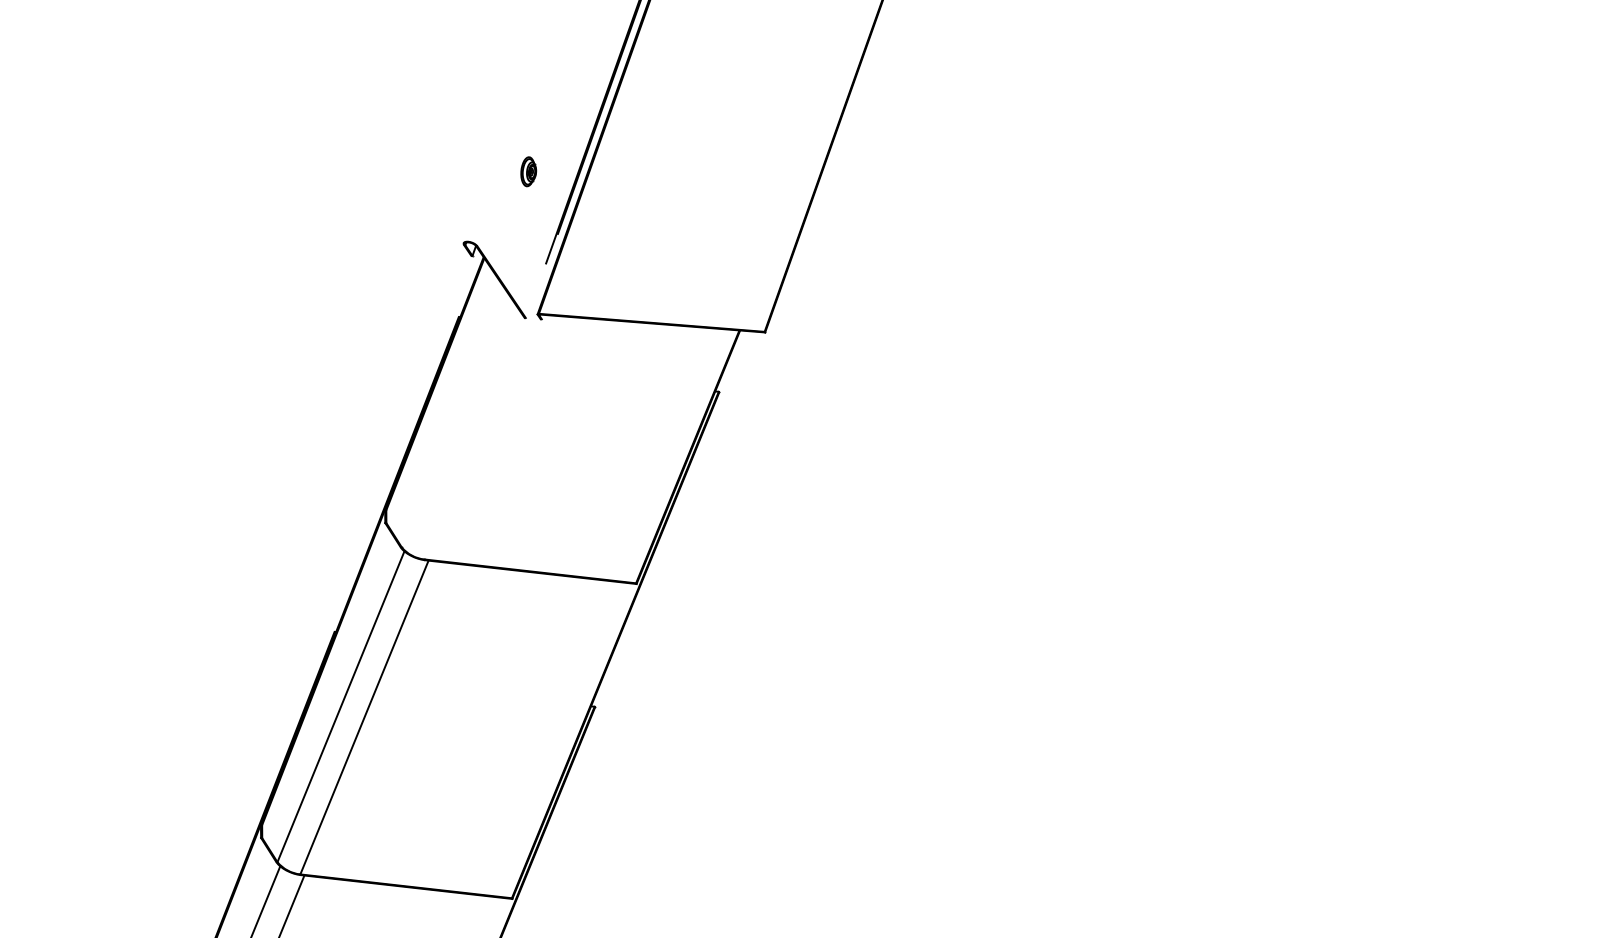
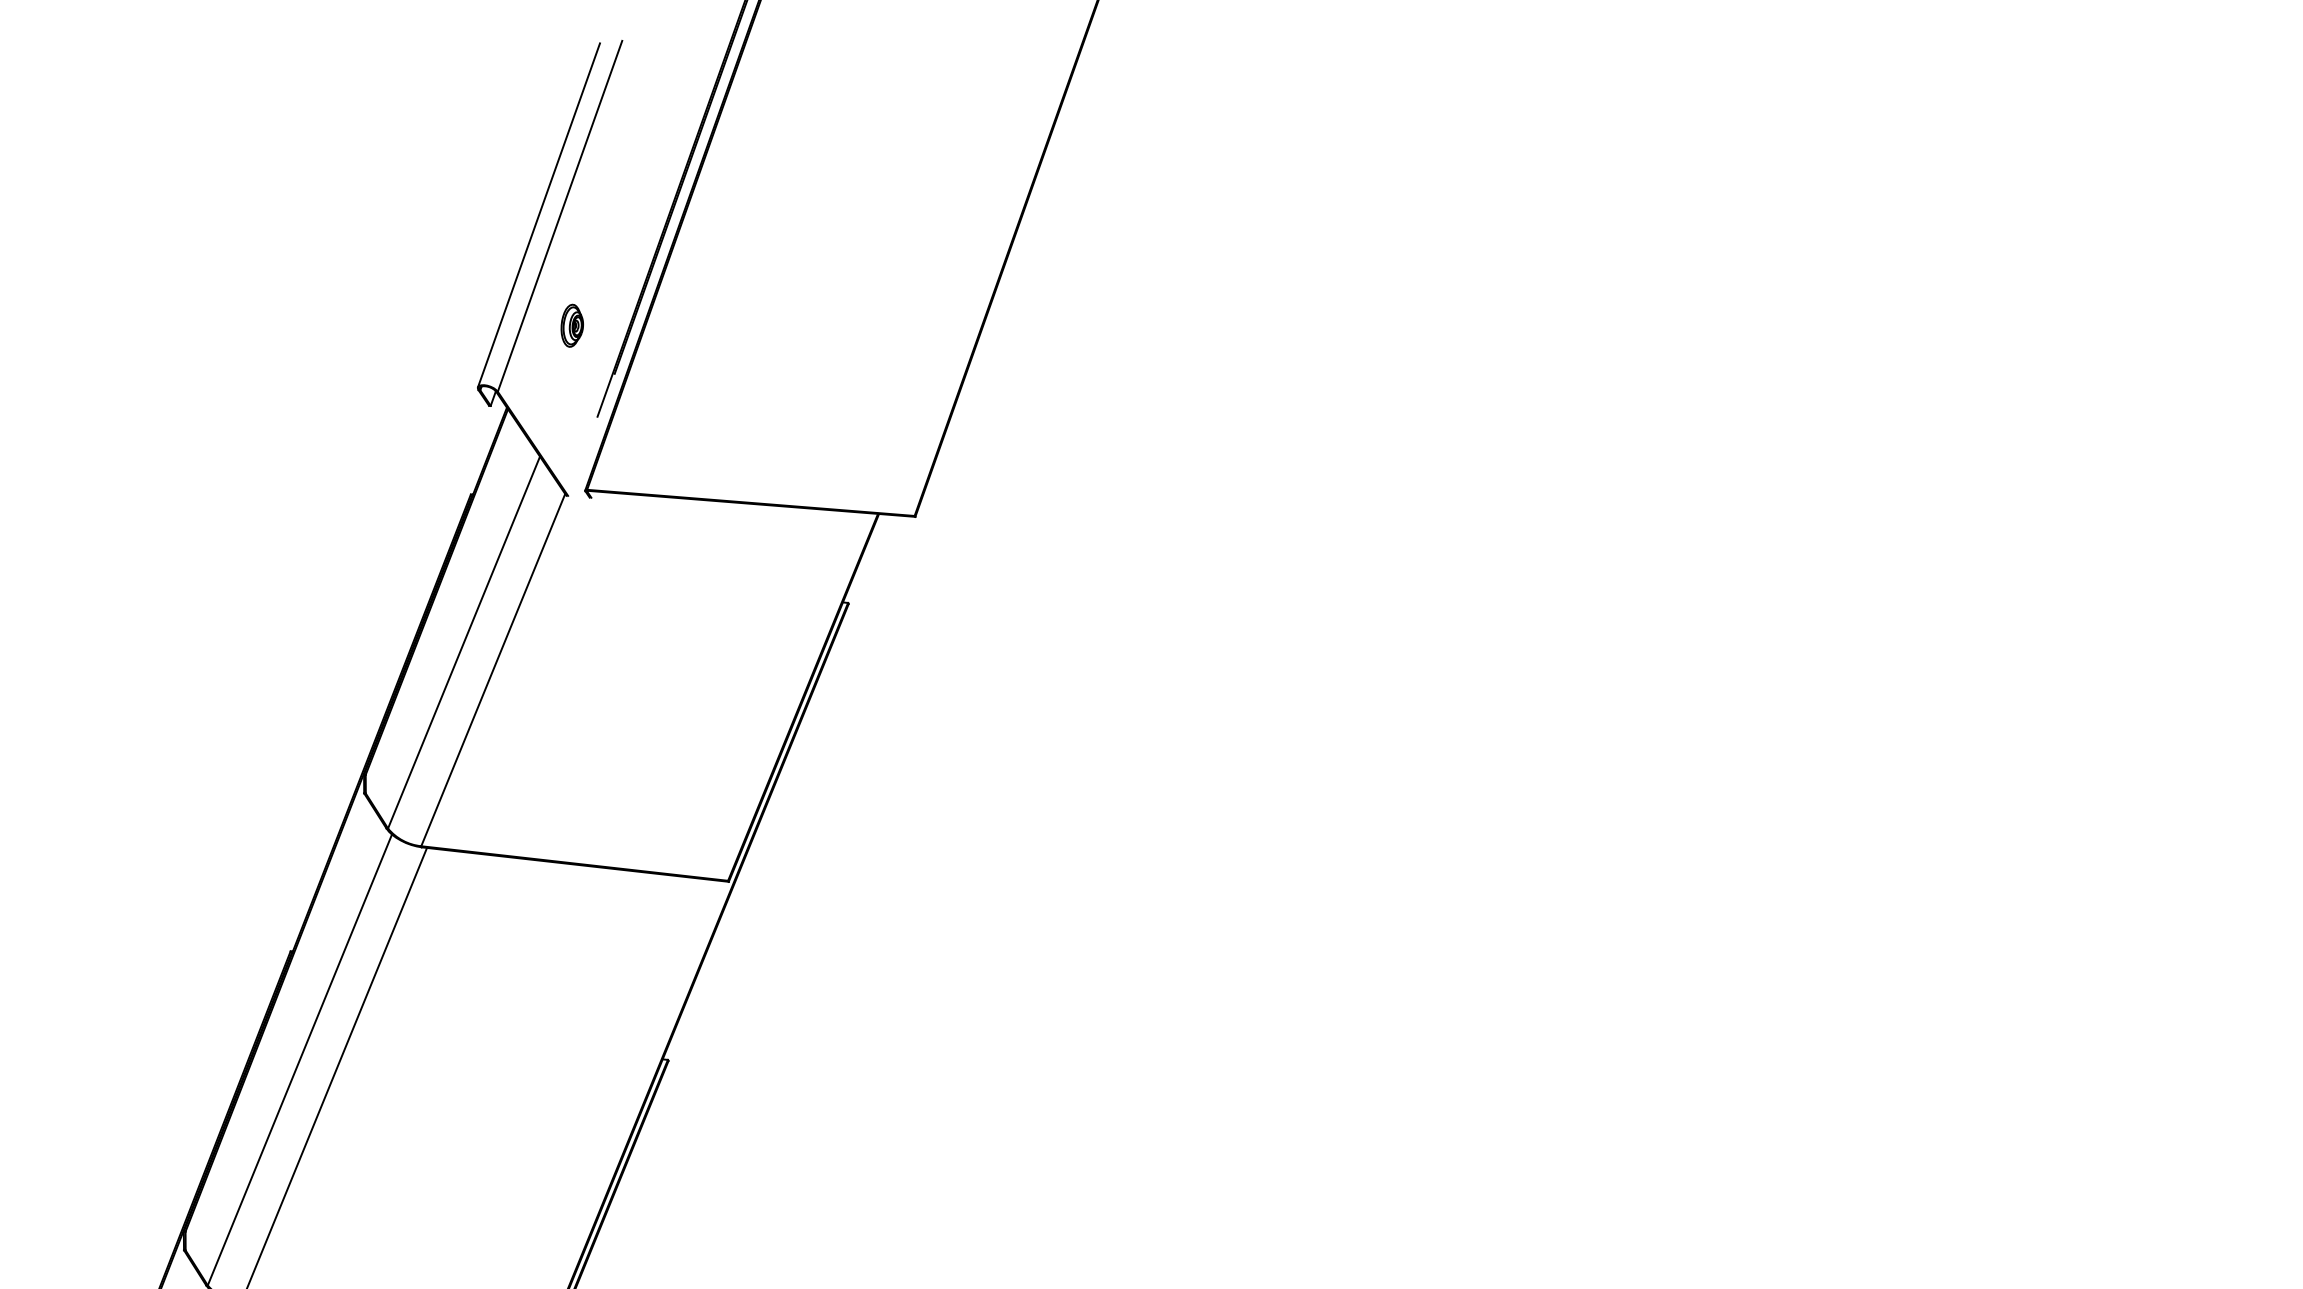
line: (505, 124) -> (538, 215), added
line: (520, 125) -> (560, 216), added
part: (528, 171) -> (571, 325), moved
line: (453, 418) -> (463, 641), added
line: (473, 437) -> (492, 669), added

